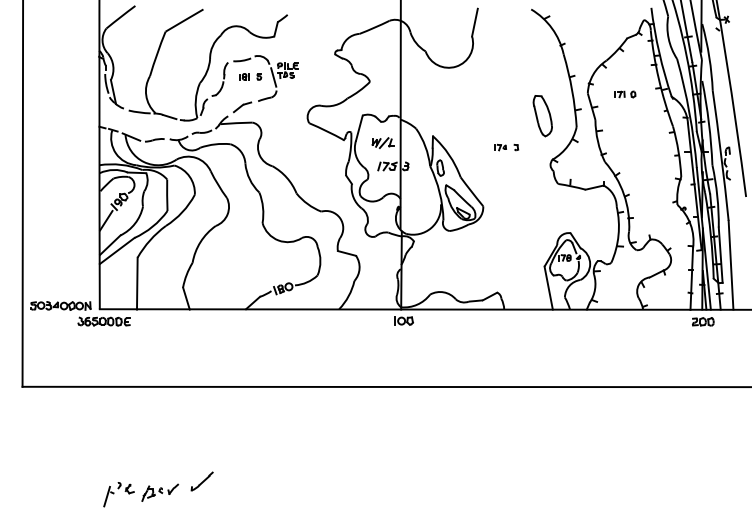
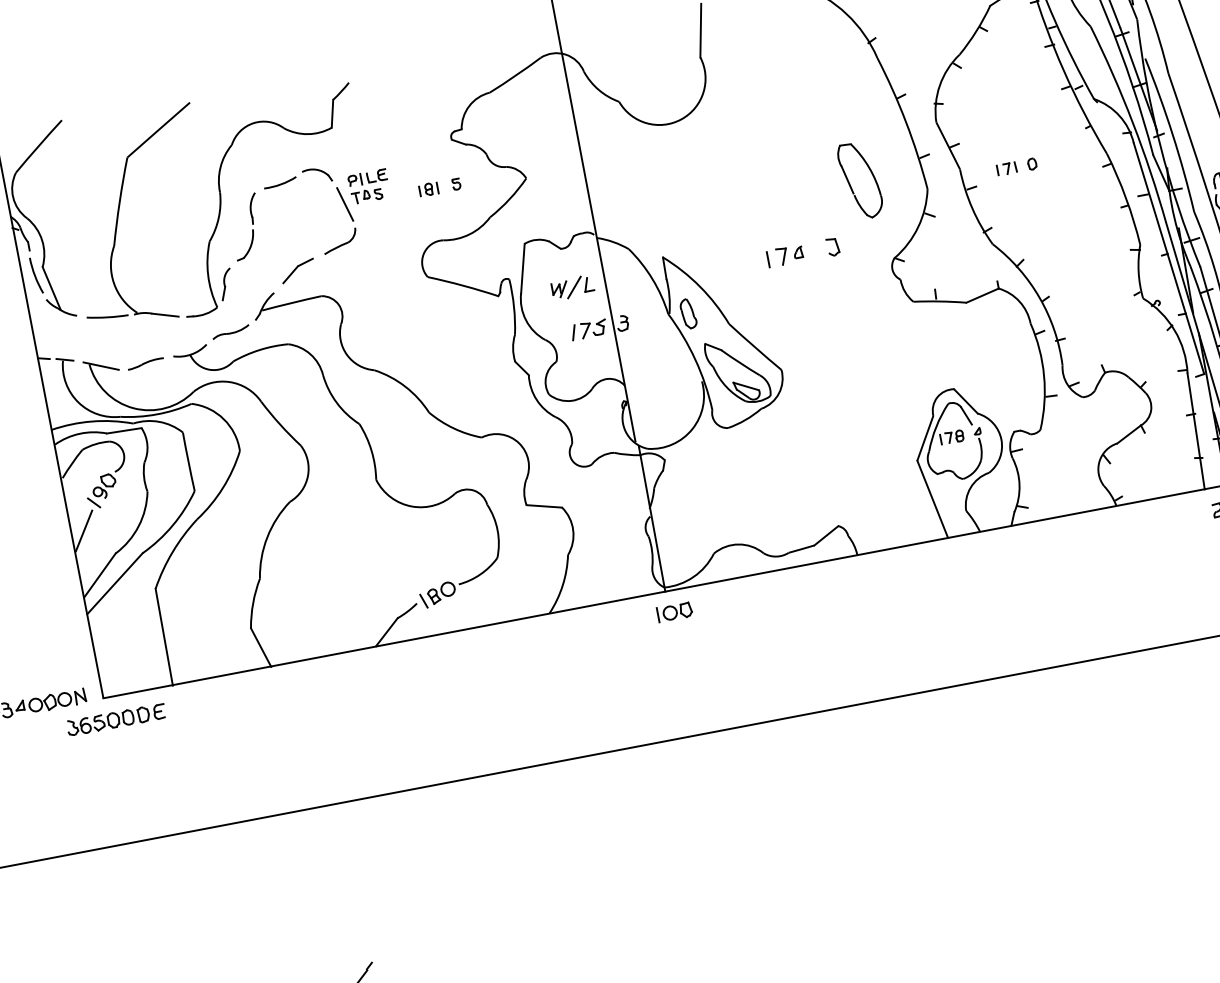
part: (250, 76) -> (439, 186), moved
part: (625, 94) -> (1017, 166), moved
part: (506, 147) -> (804, 252), size x1.6

